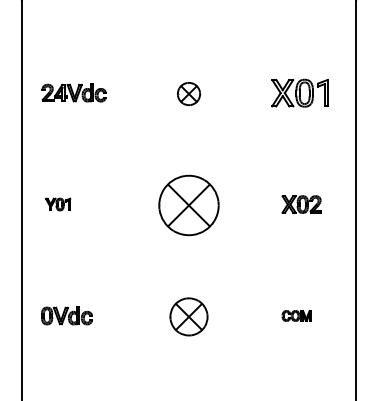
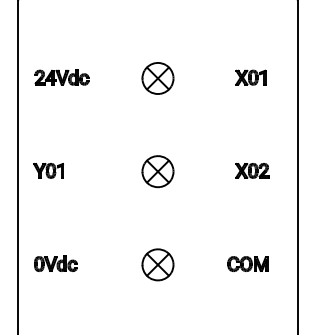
part: (299, 92) -> (250, 77), size x0.62
part: (188, 93) -> (157, 78), size x1.67
part: (57, 204) -> (48, 170), size x1.43
part: (188, 205) -> (157, 171), size x0.62
part: (296, 315) -> (247, 263), size x1.67

